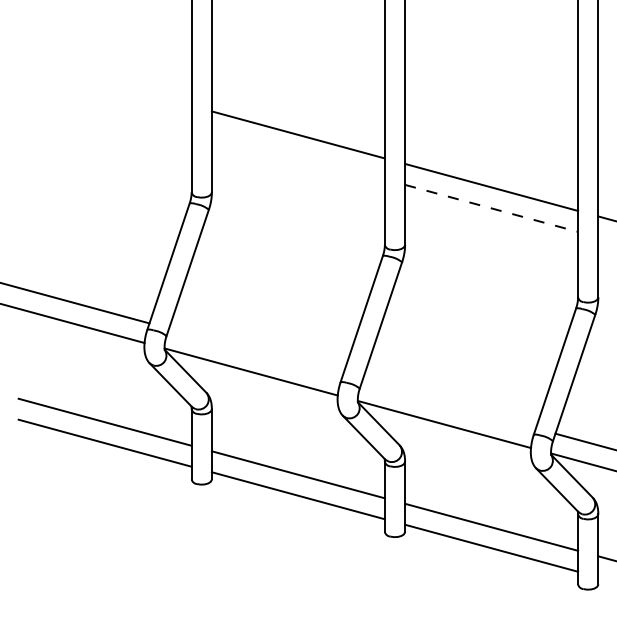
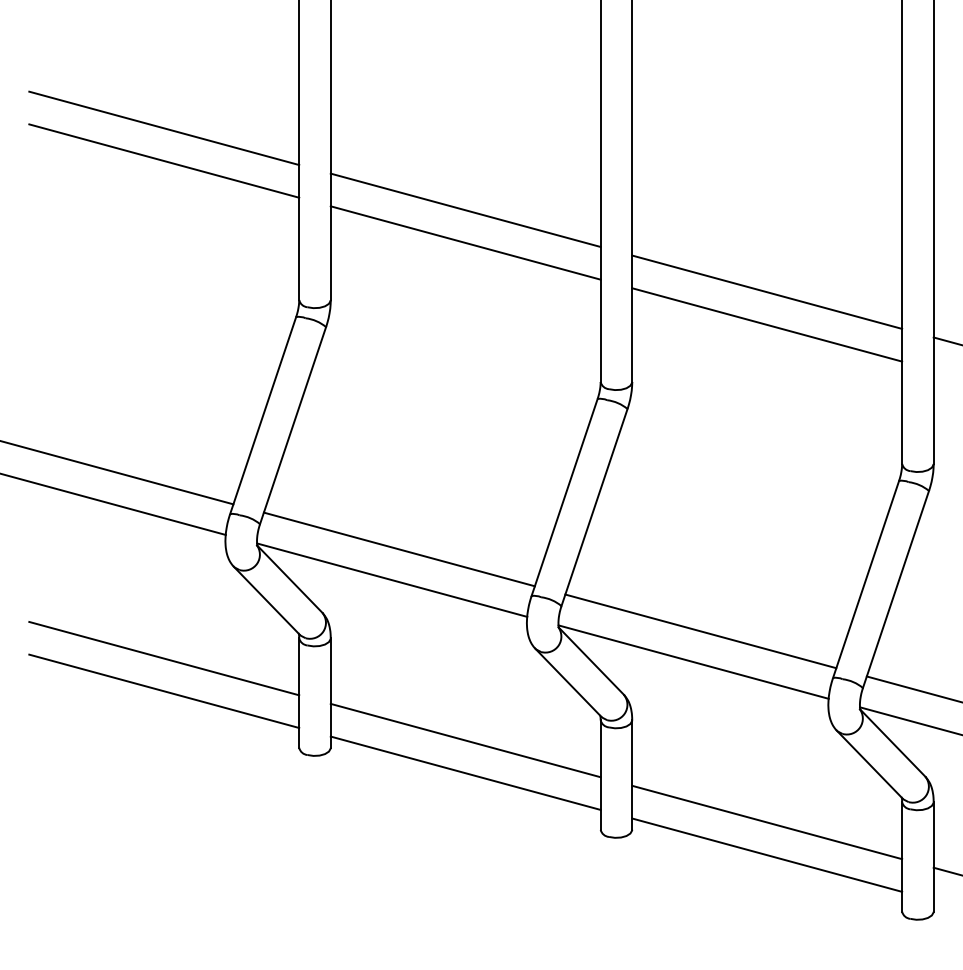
line: (104, 81) -> (163, 126), added
line: (104, 102) -> (163, 159), added
line: (297, 155) -> (464, 242), added
line: (491, 208) -> (767, 325), dashed -> solid
line: (255, 351) -> (398, 548), added
line: (448, 404) -> (699, 630), added

